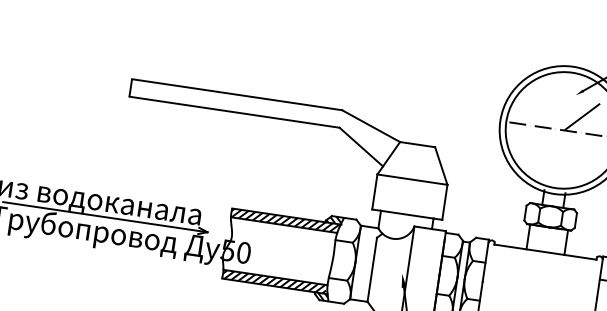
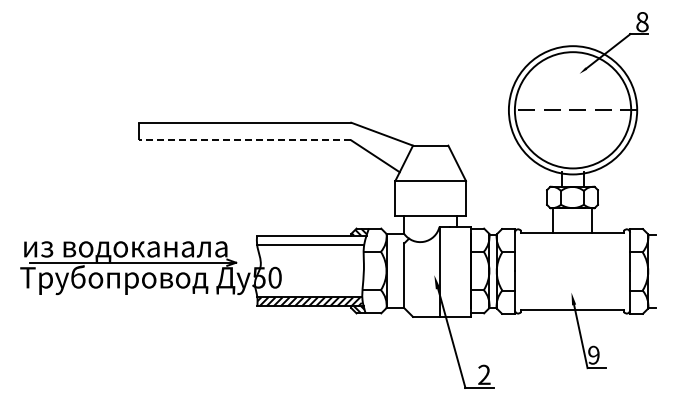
line: (234, 112) -> (245, 140), solid -> dashed
line: (582, 117) -> (589, 94), removed
hatch: (284, 220) -> (310, 239), removed

